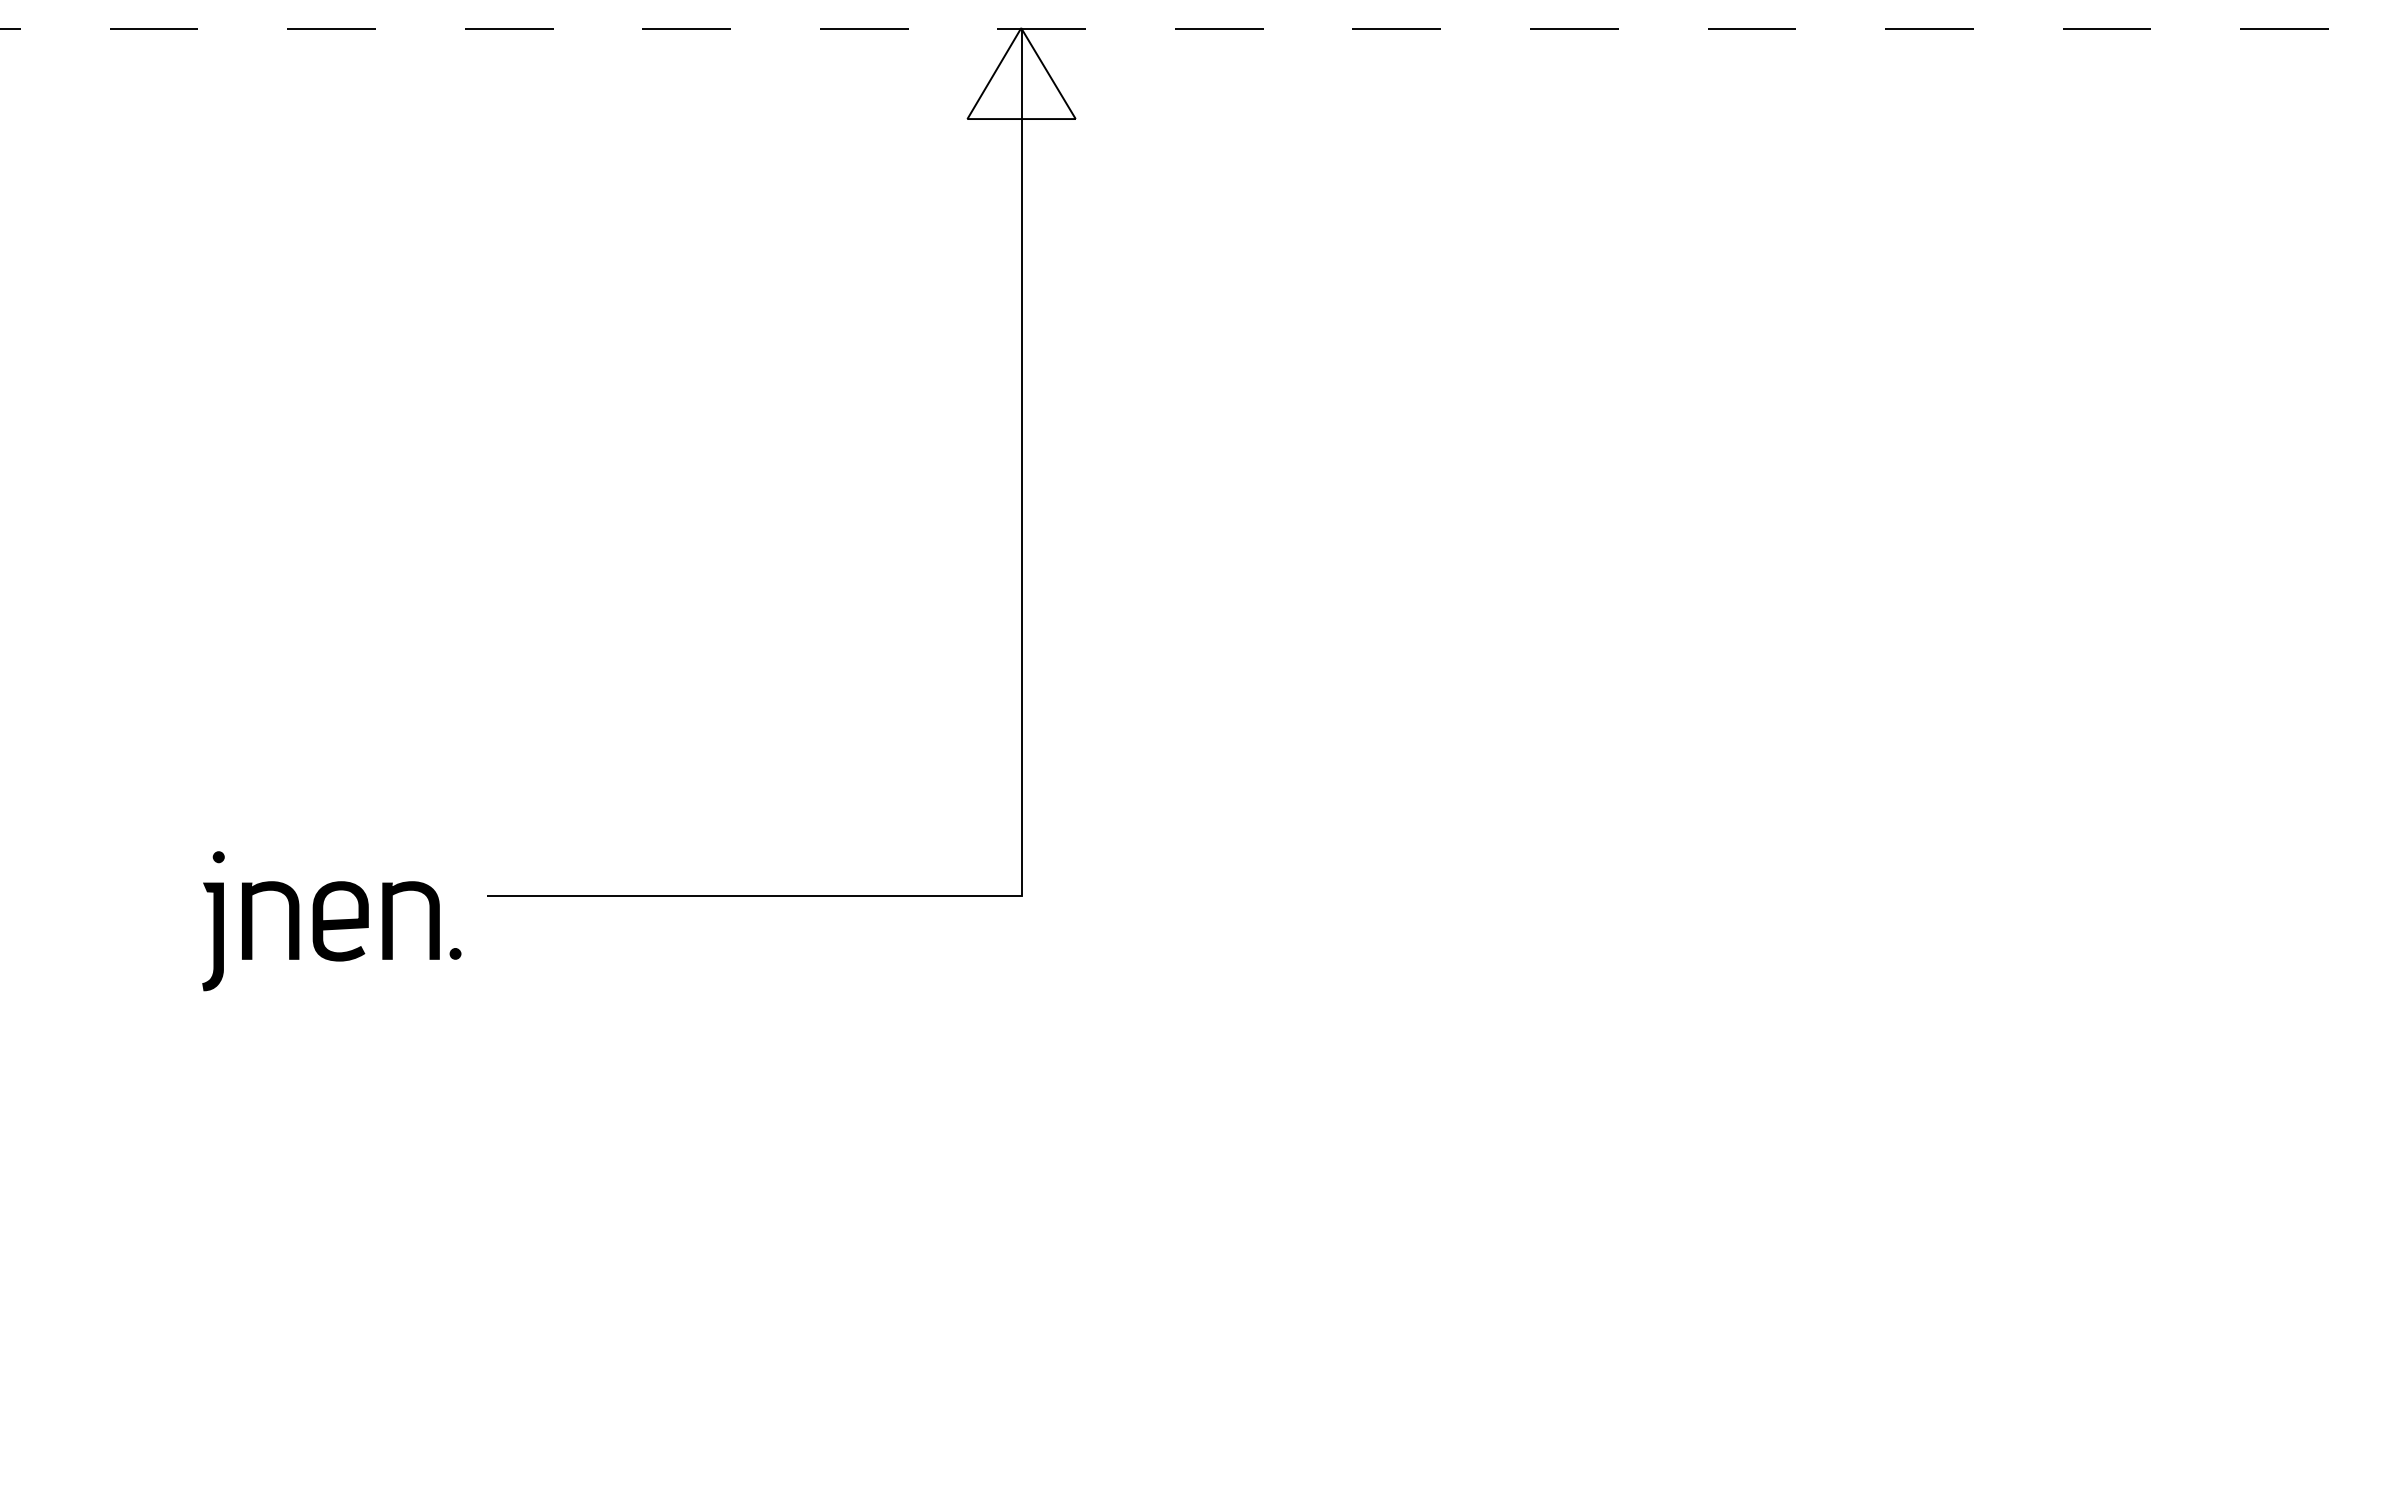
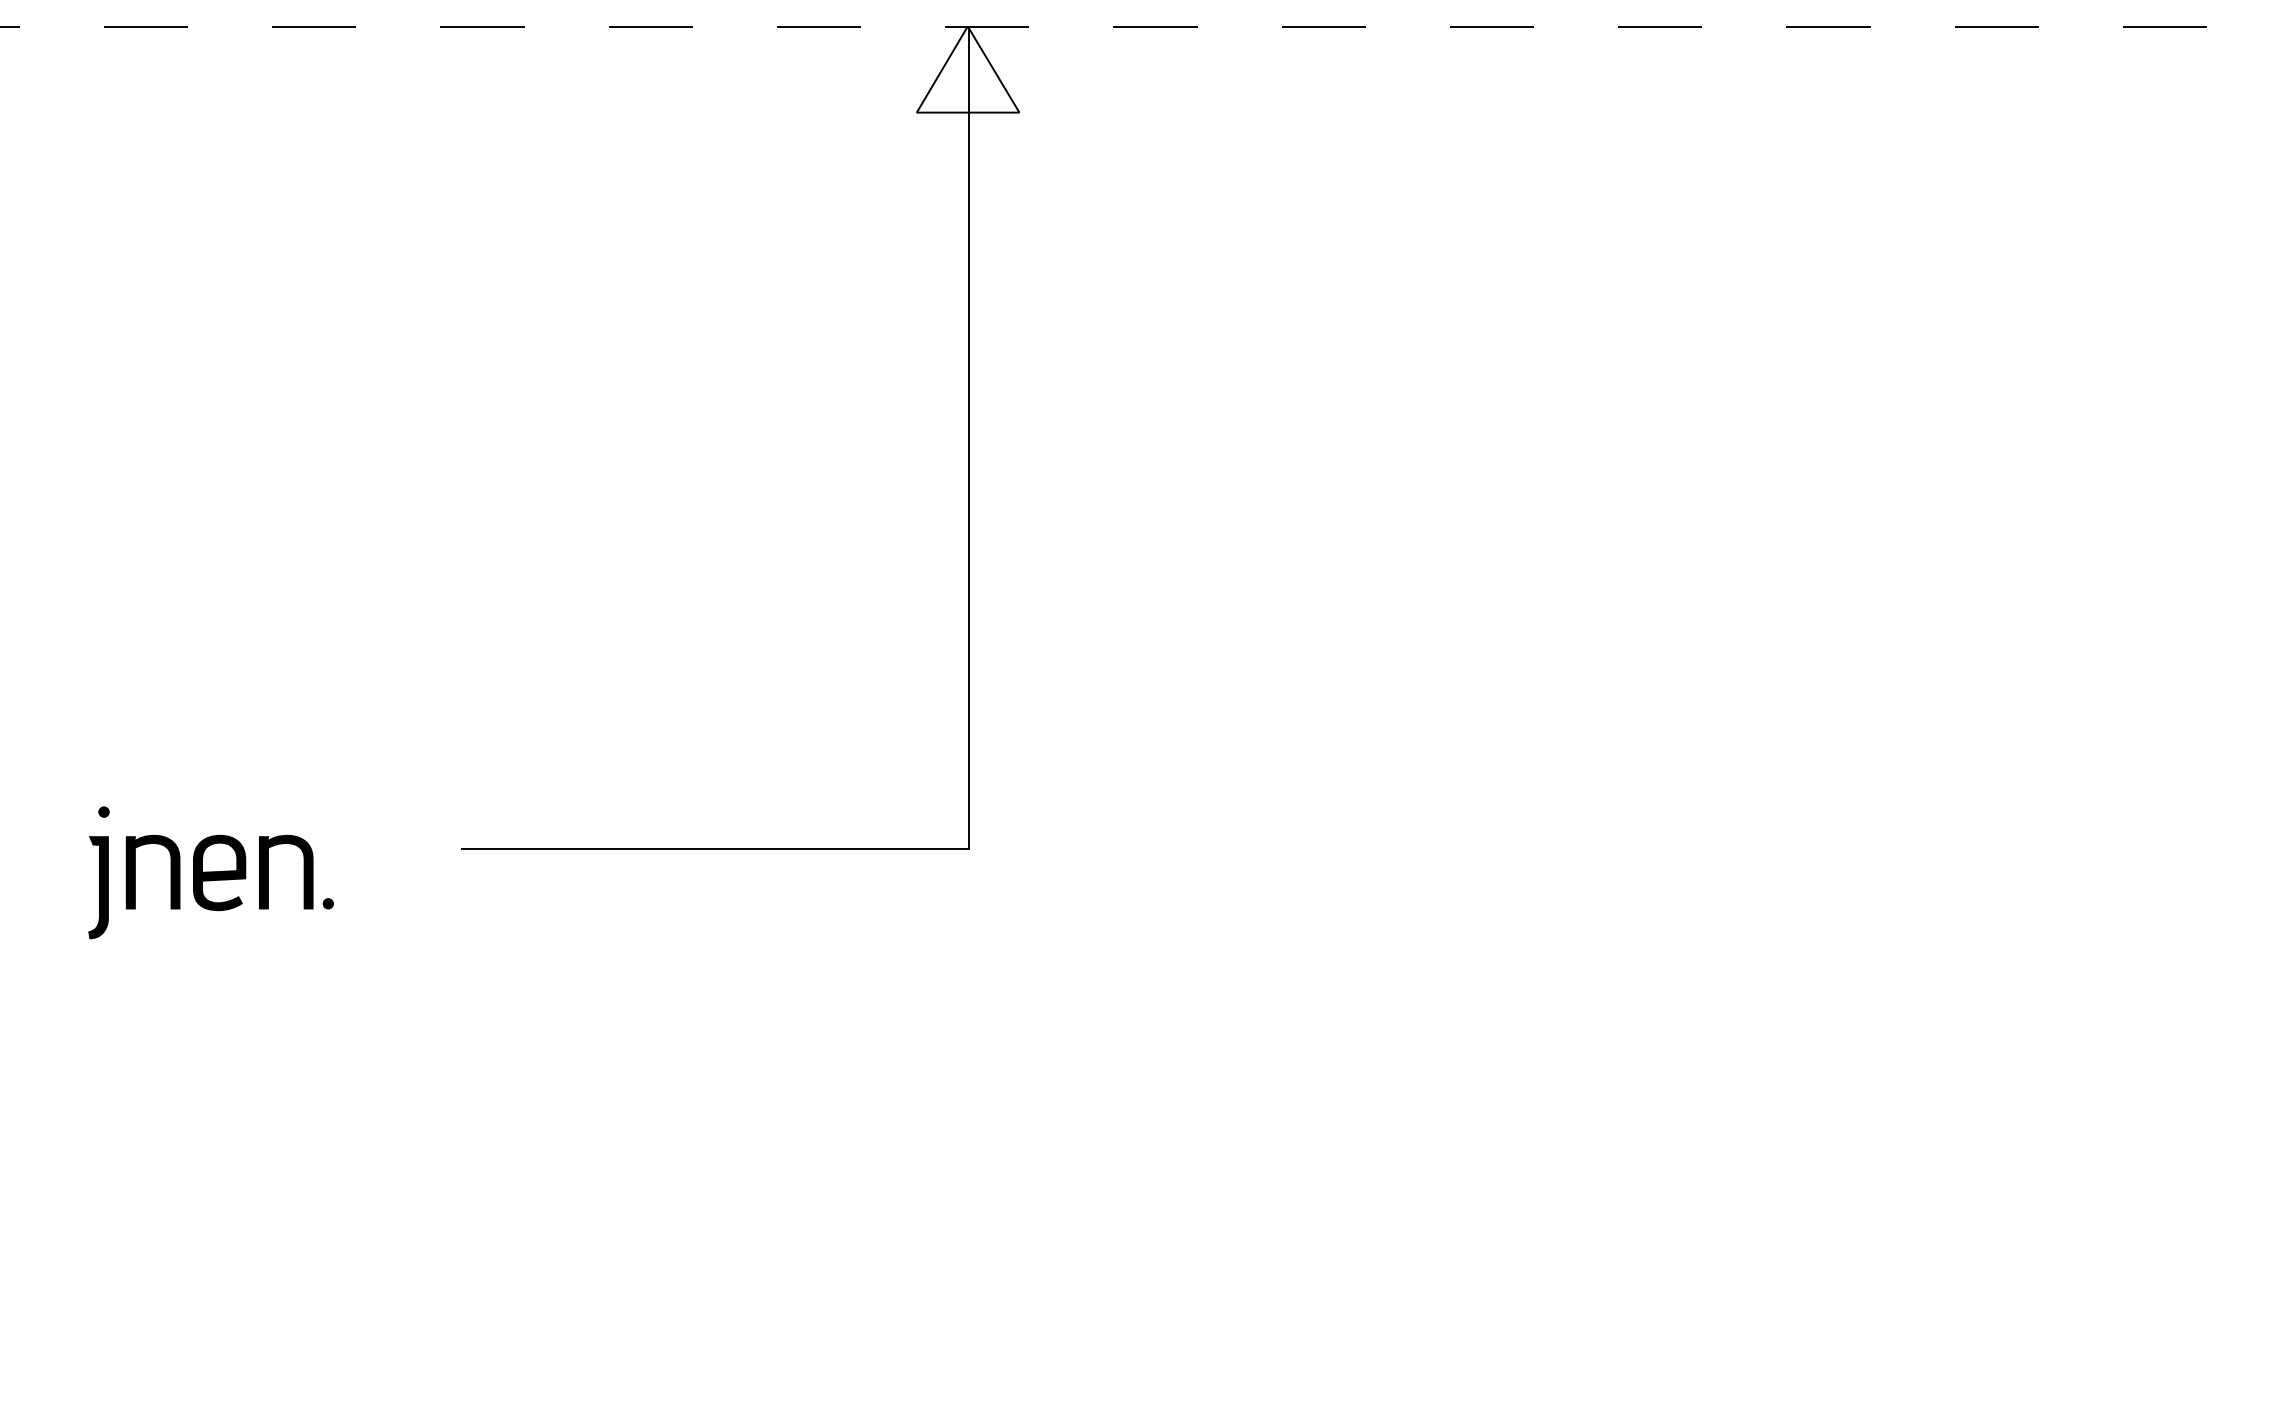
part: (331, 921) -> (210, 873), moved

